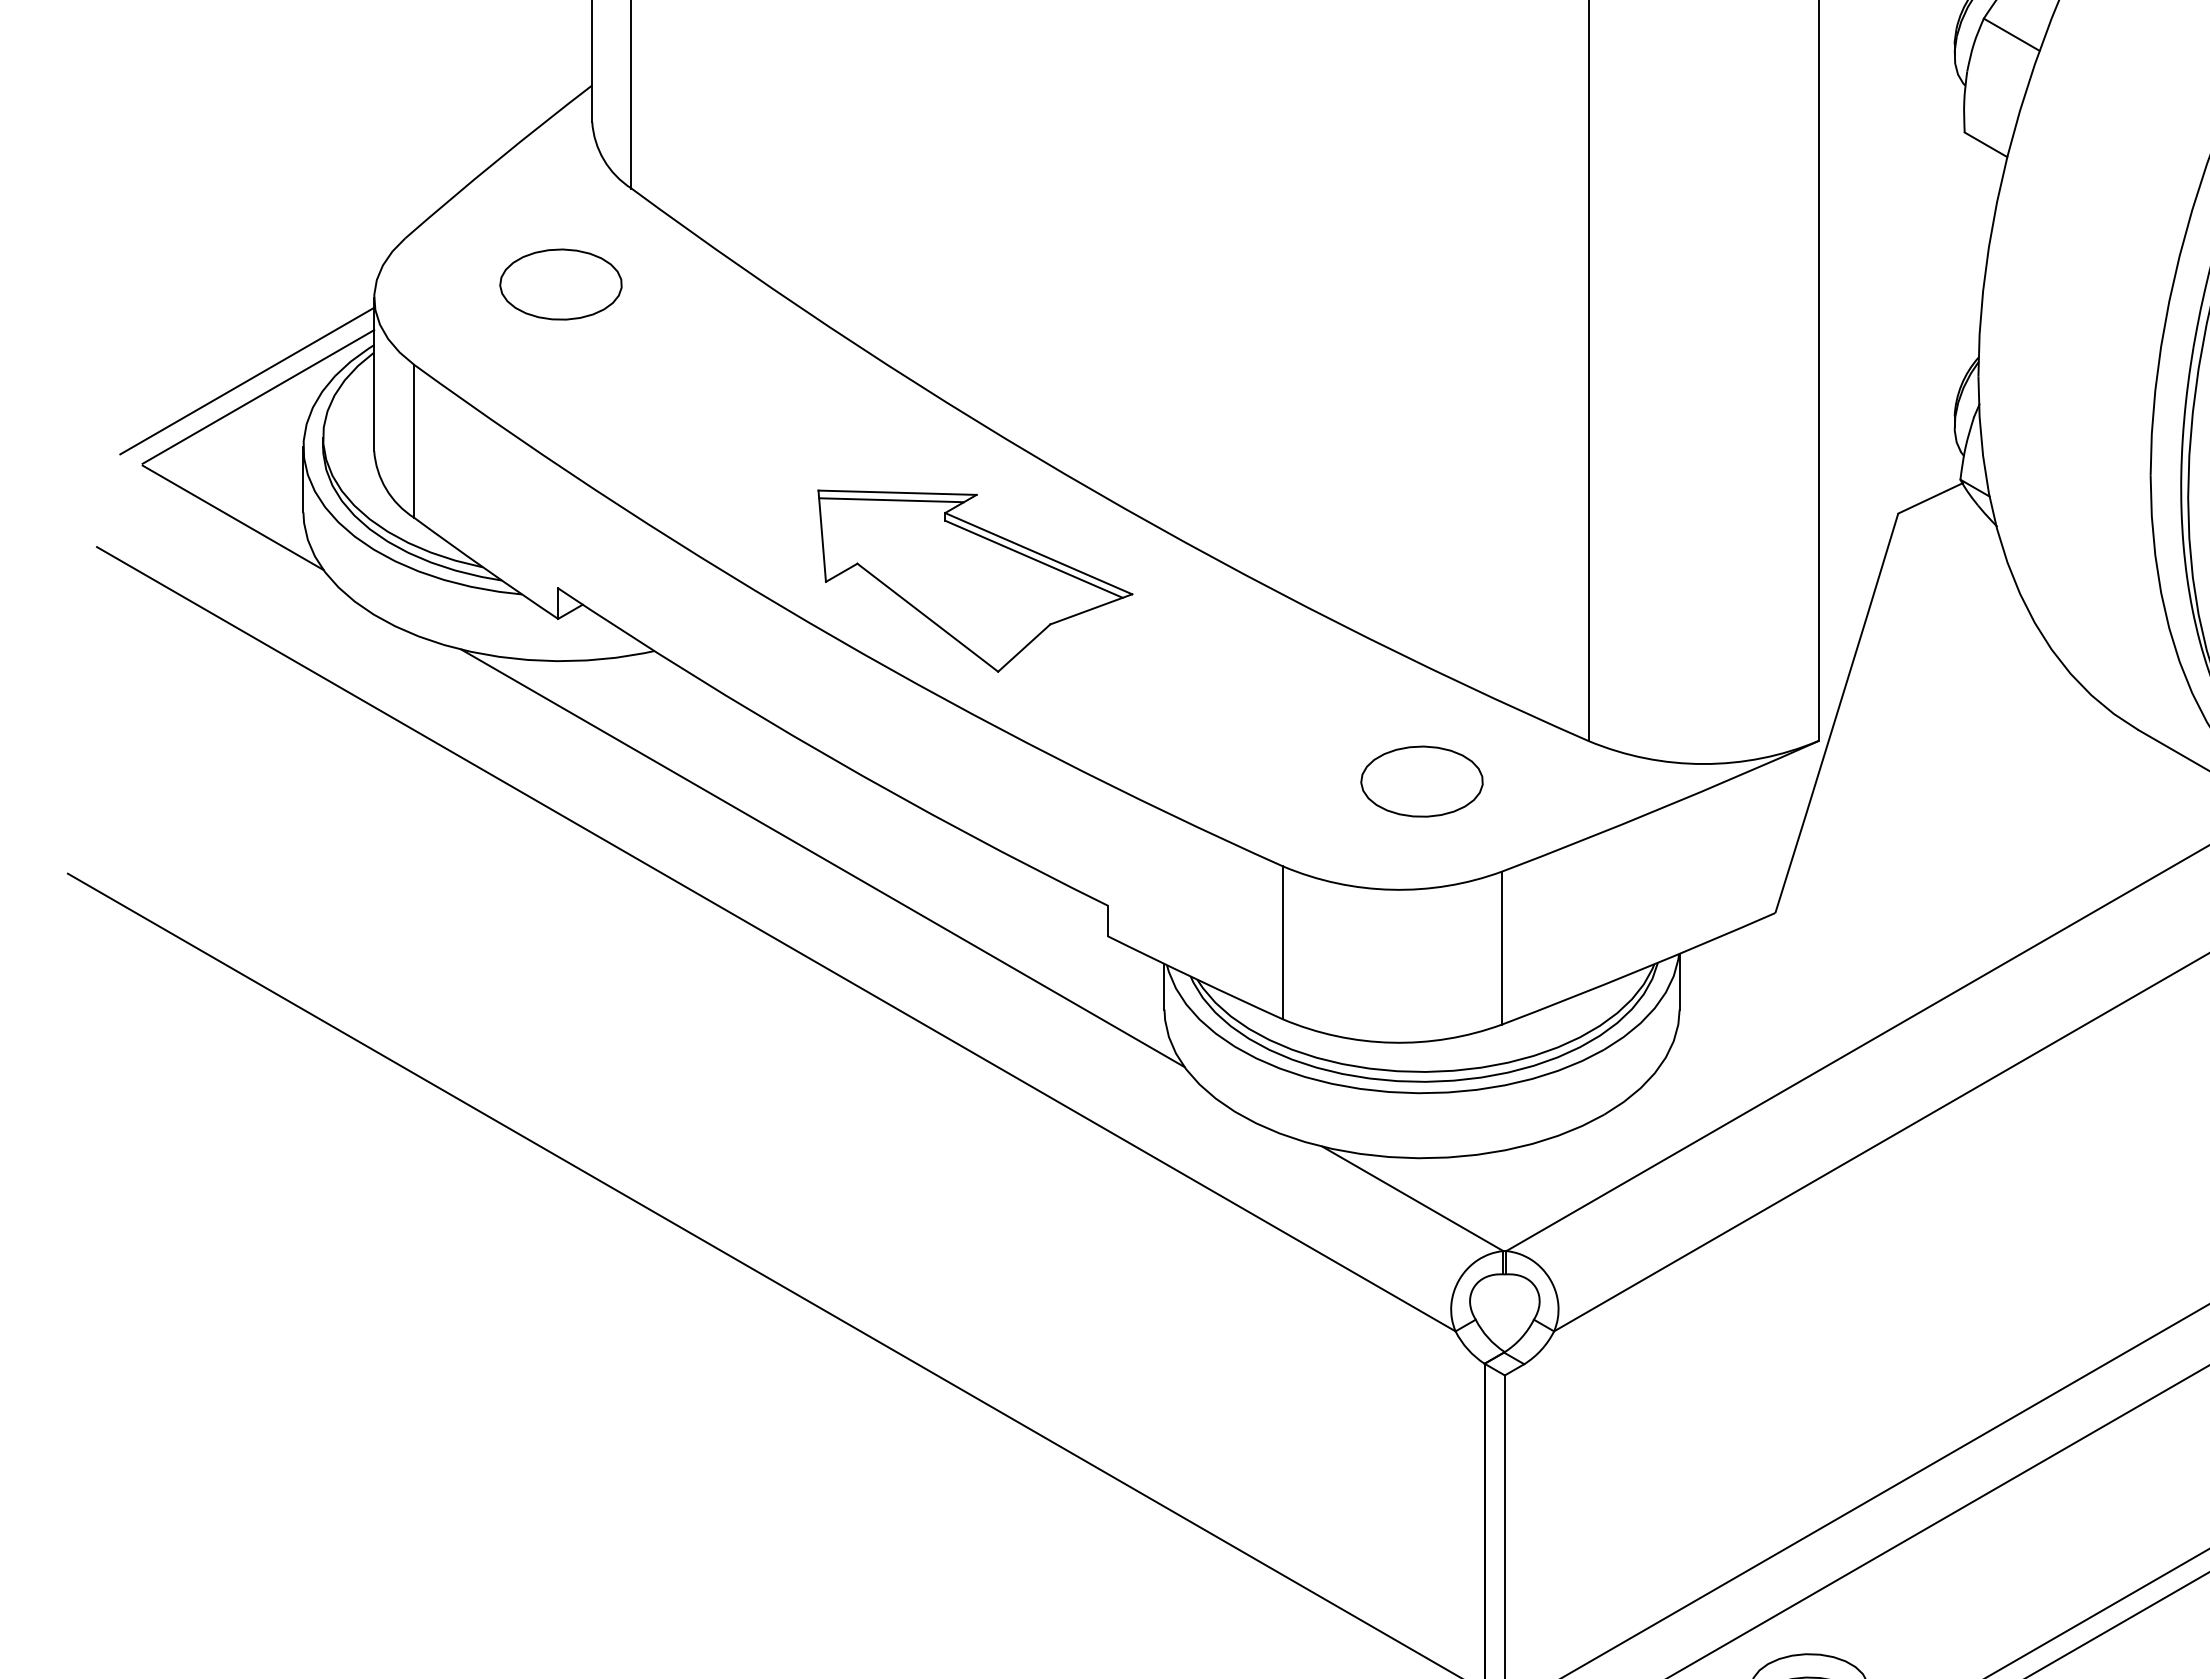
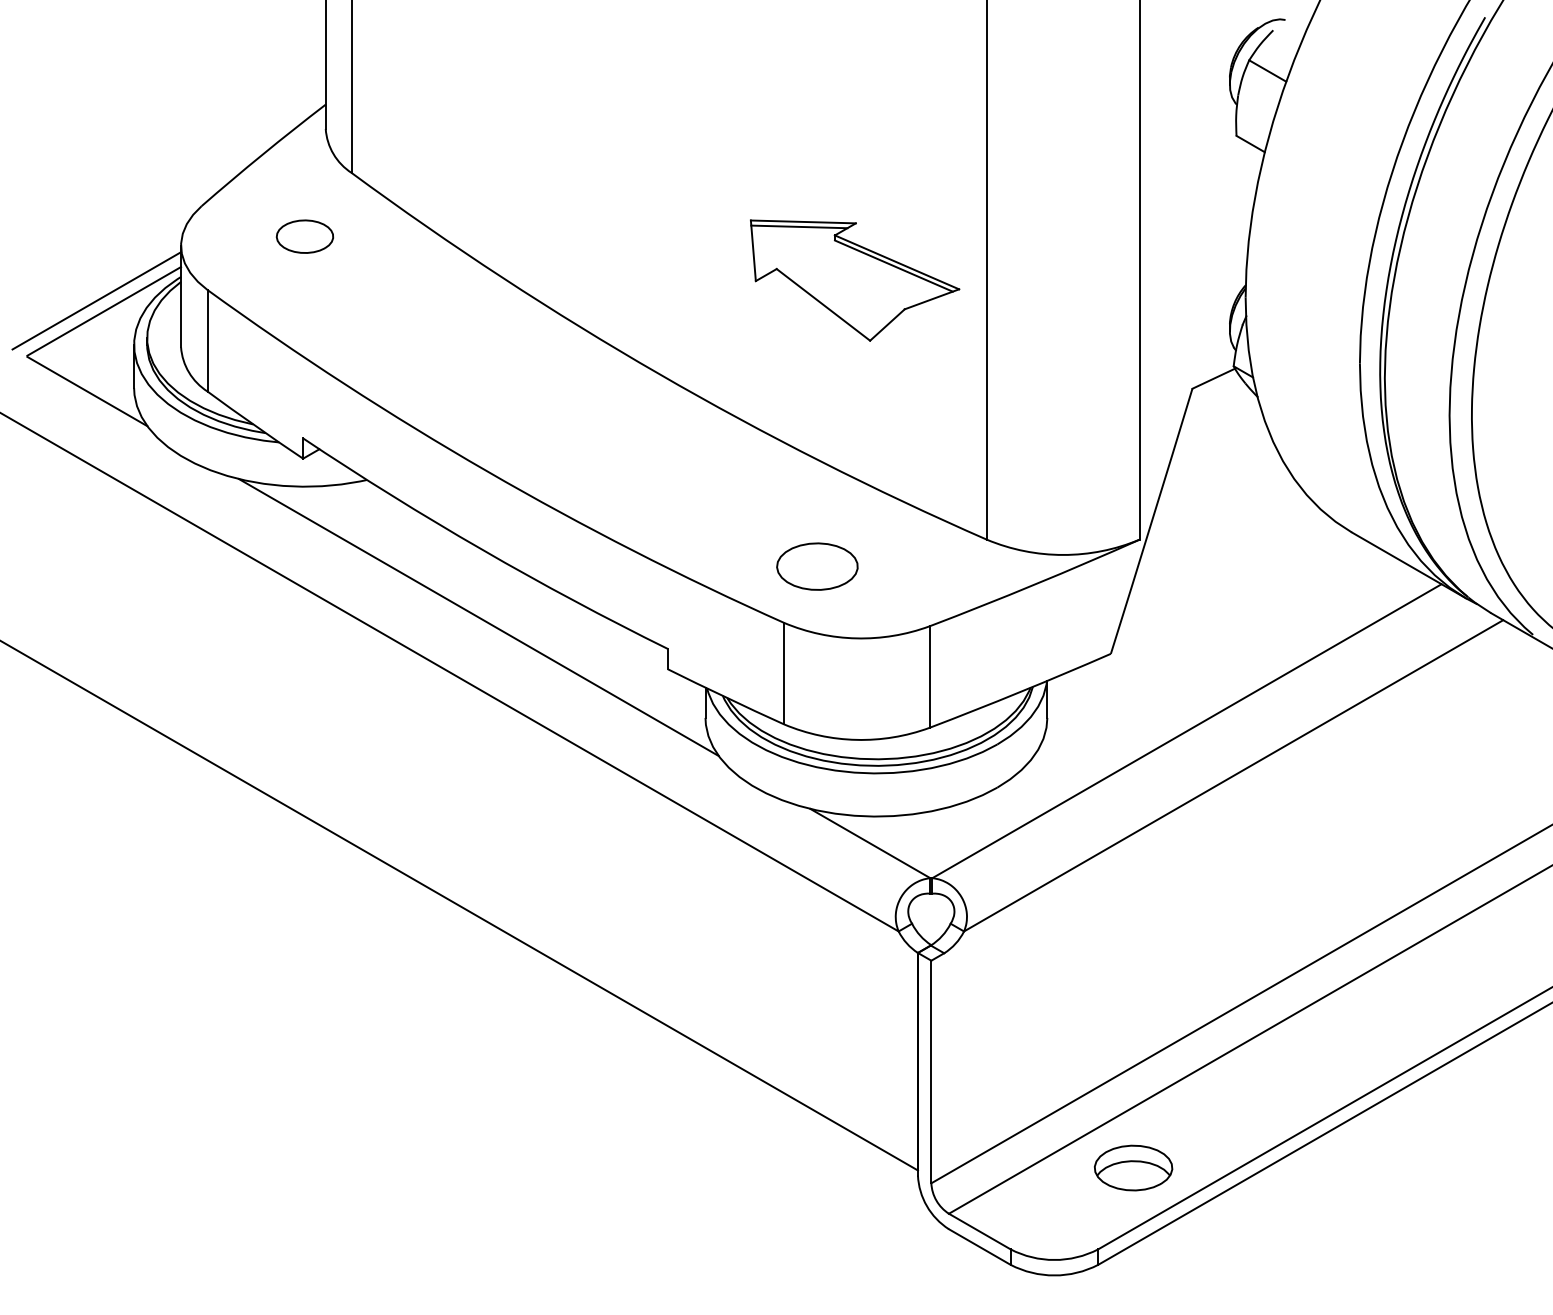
part: (560, 284) -> (304, 236), size x0.7
part: (976, 580) -> (855, 280), moved
part: (1422, 781) -> (817, 566), moved

